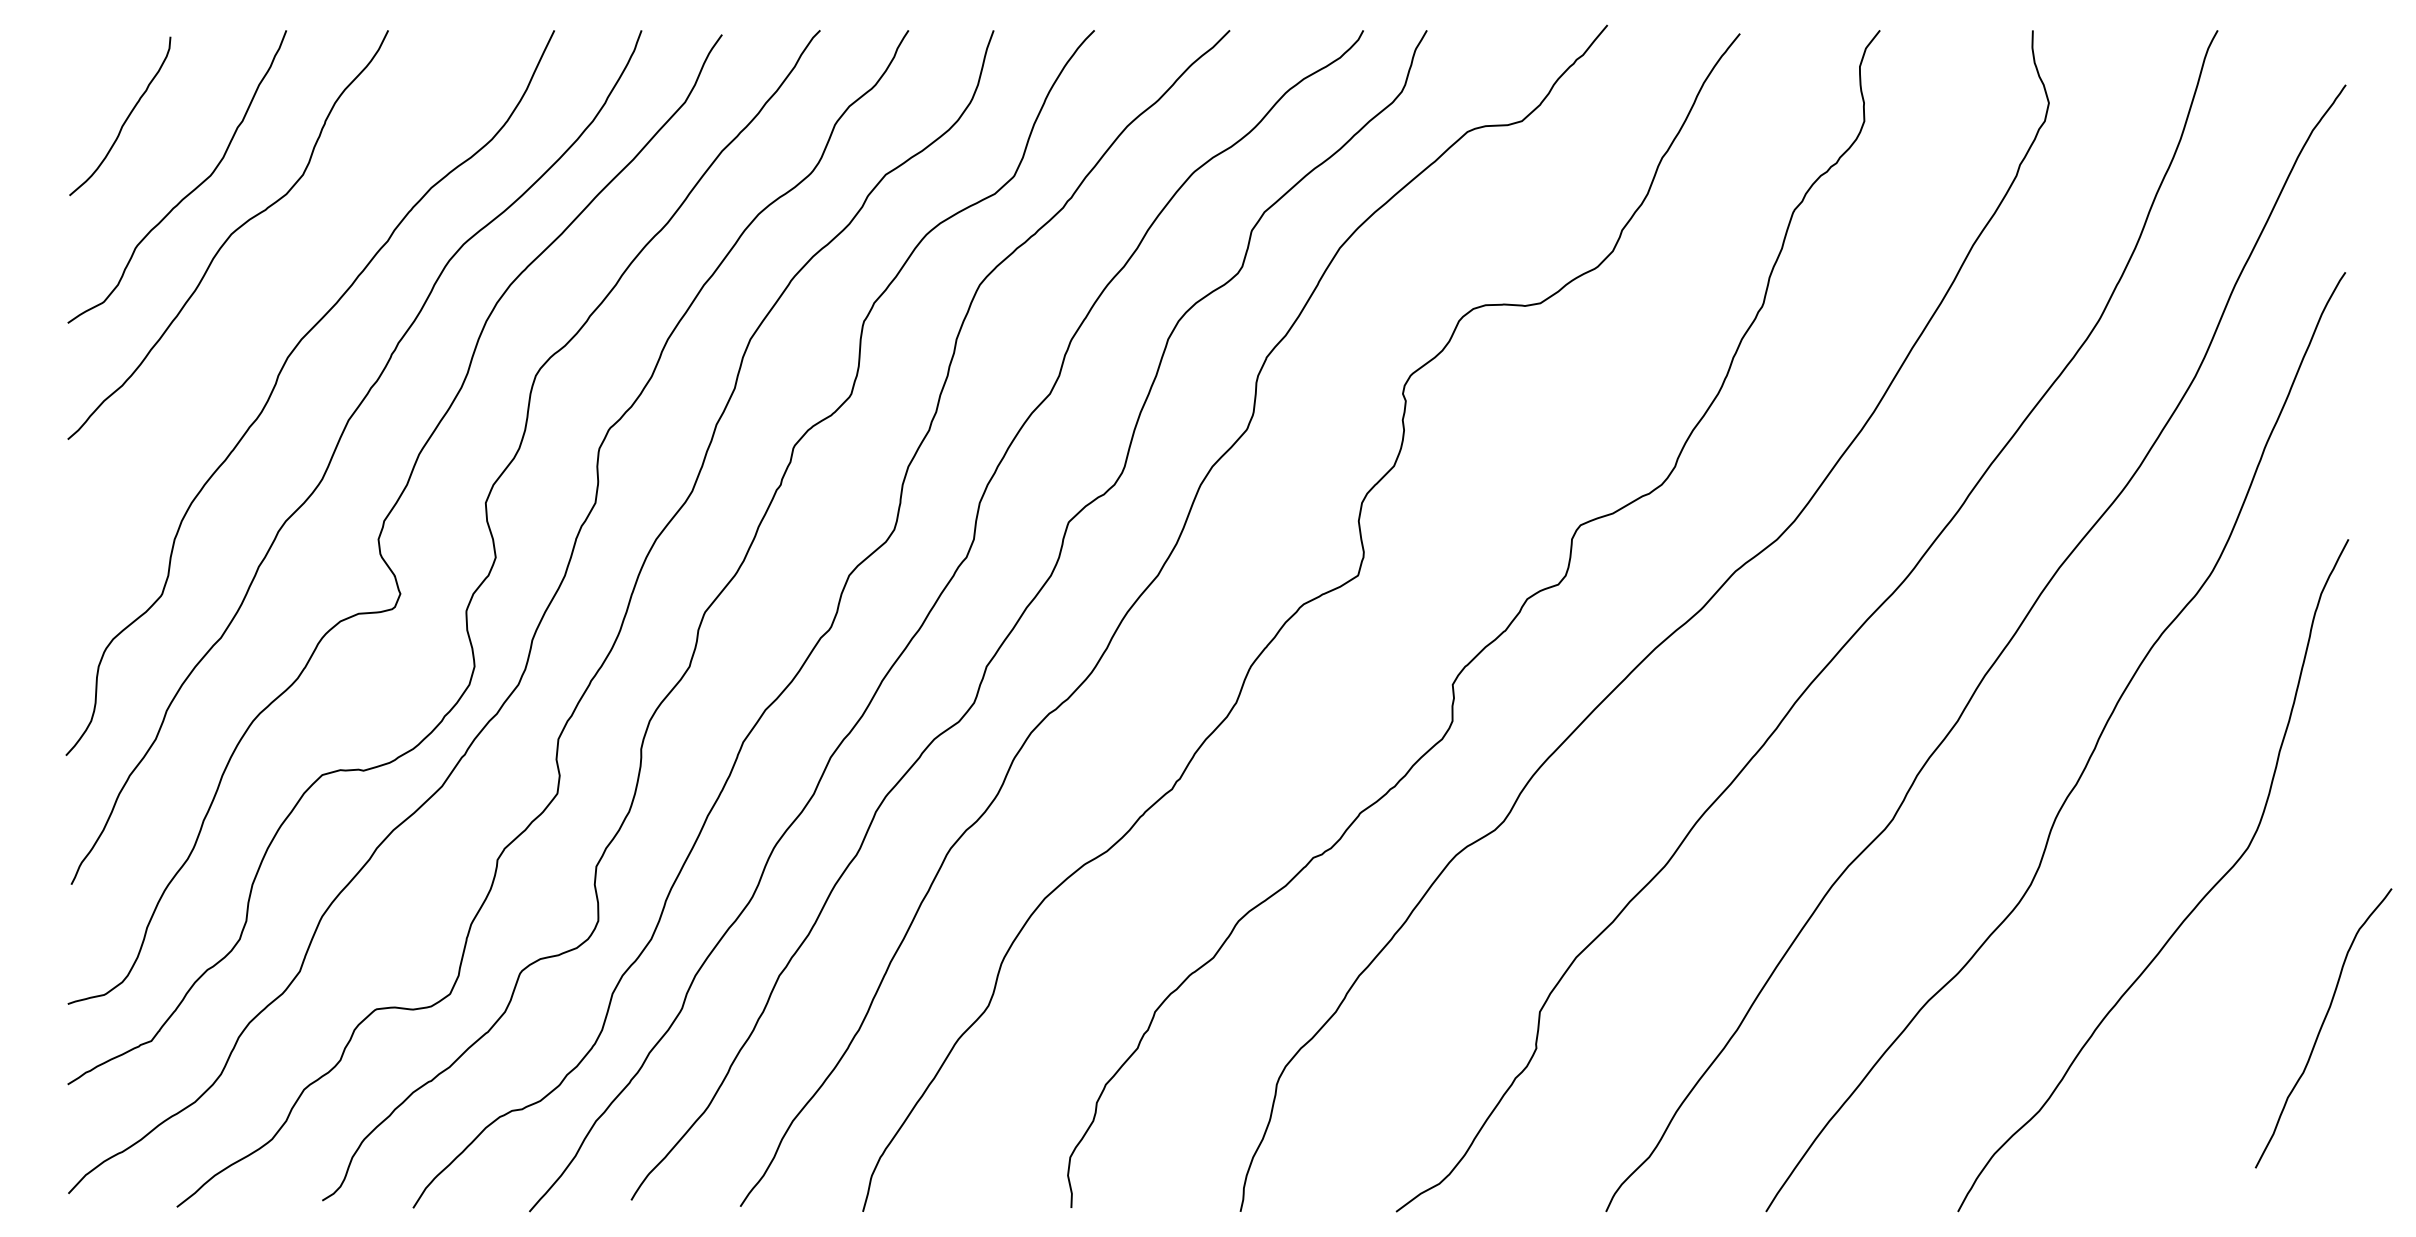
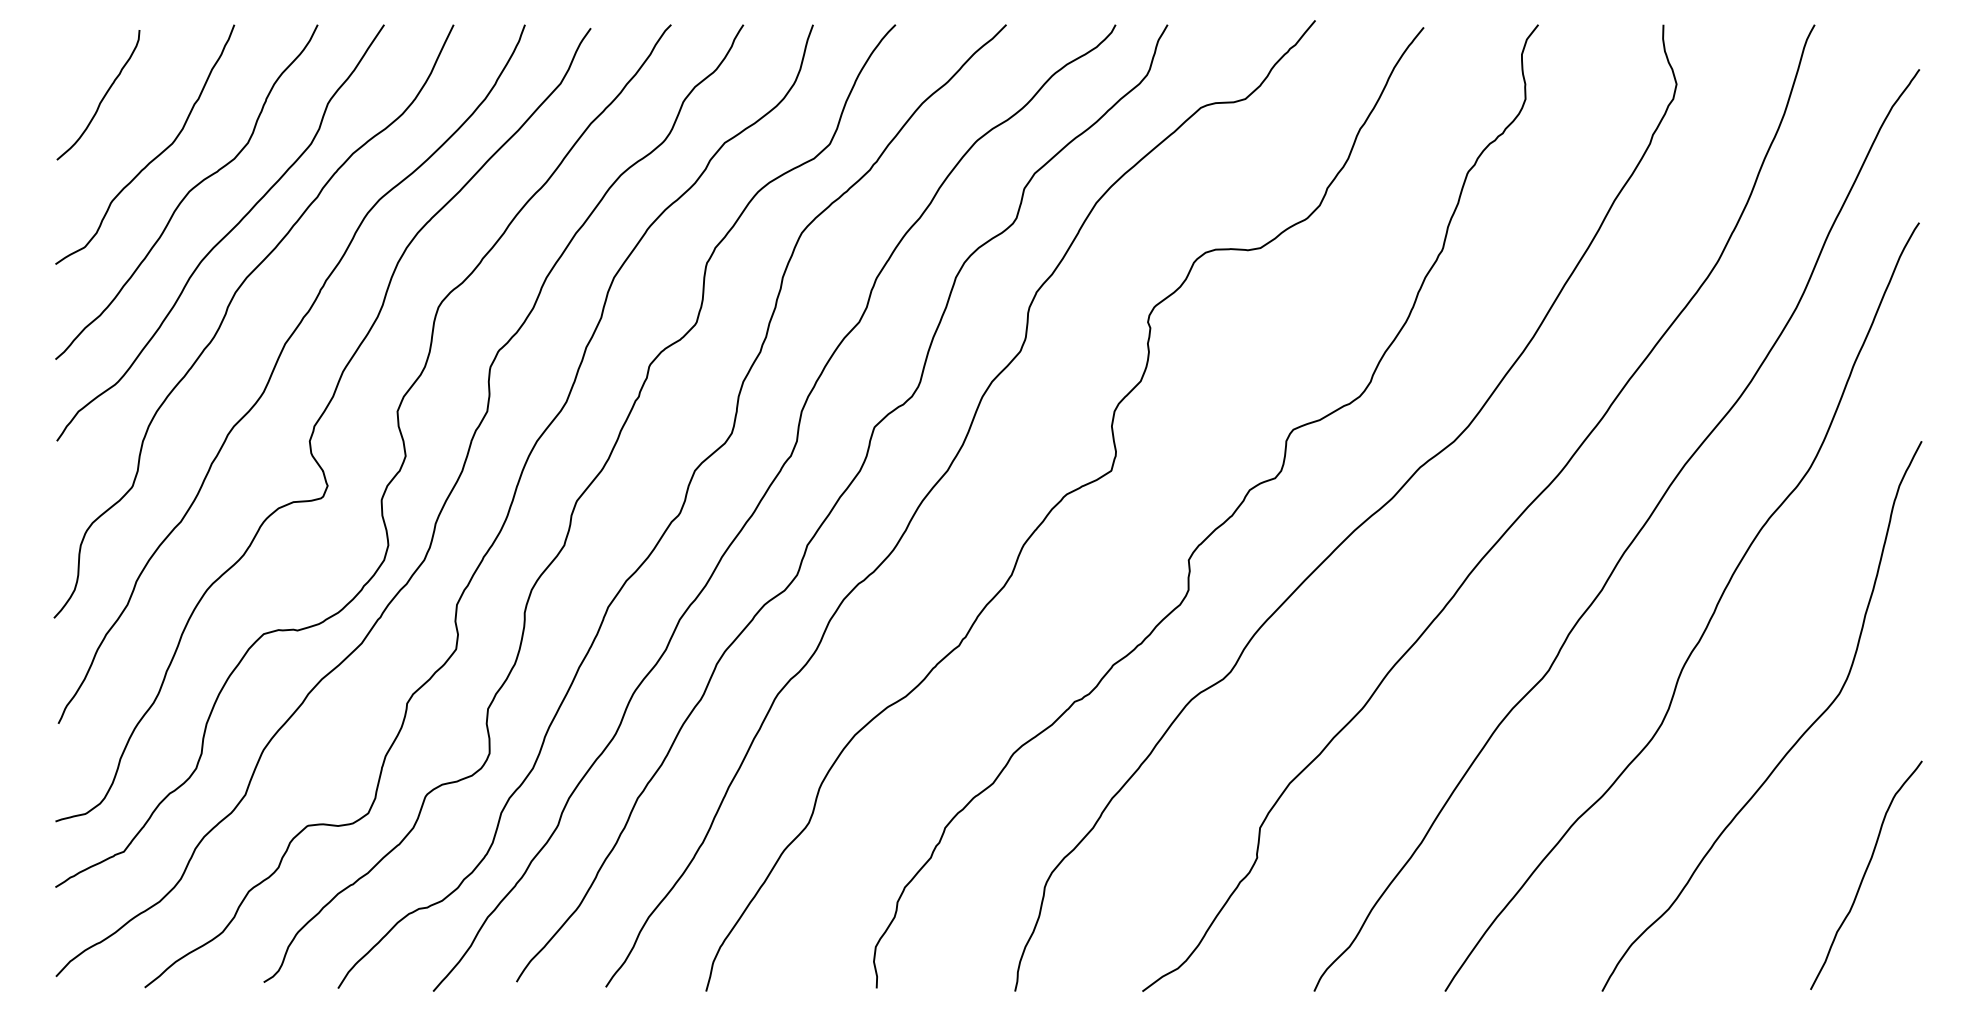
curve: (274, 287) -> (224, 235), added
curve: (2322, 1027) -> (1865, 874), moved

